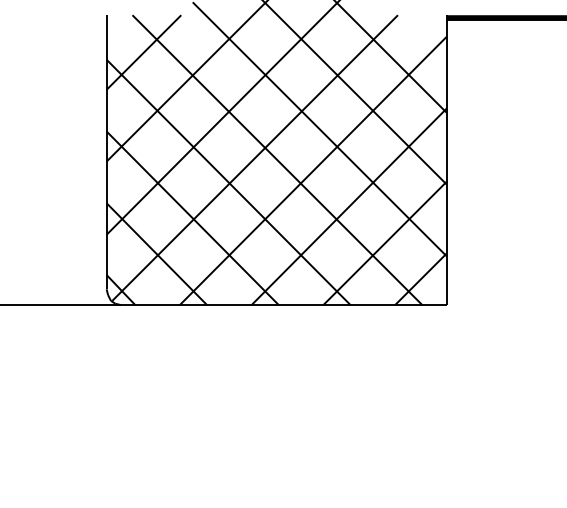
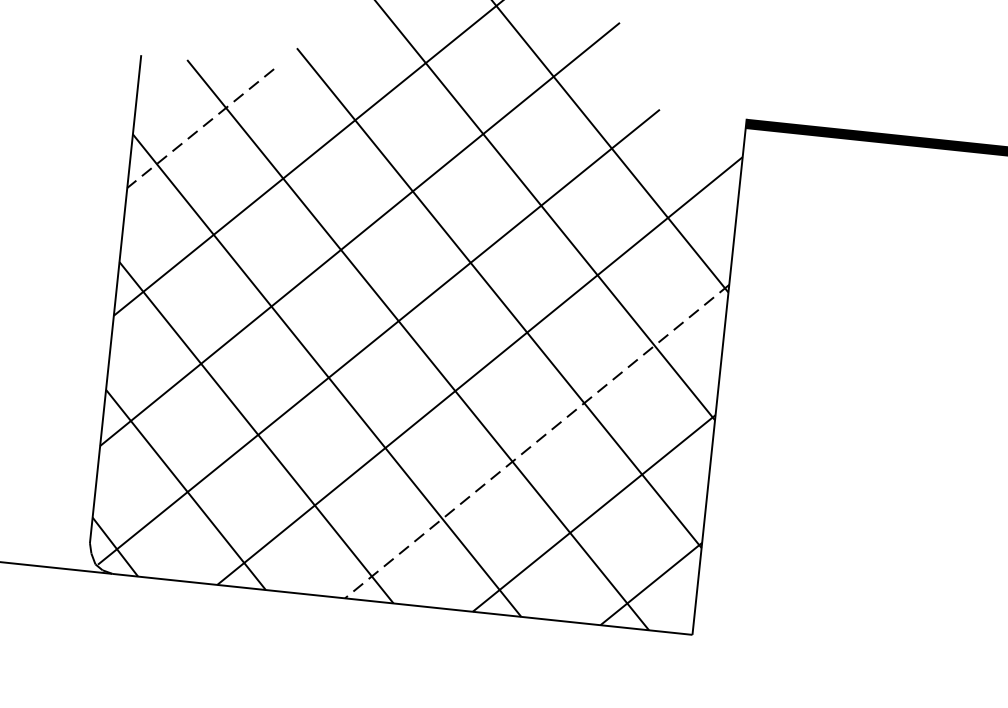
line: (143, 52) -> (199, 128), solid -> dashed
line: (349, 206) -> (537, 441), solid -> dashed

